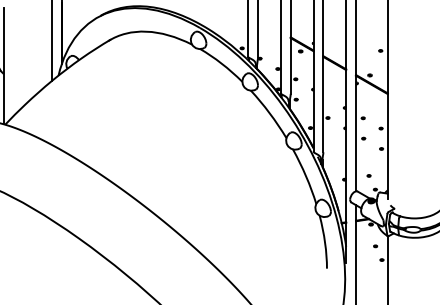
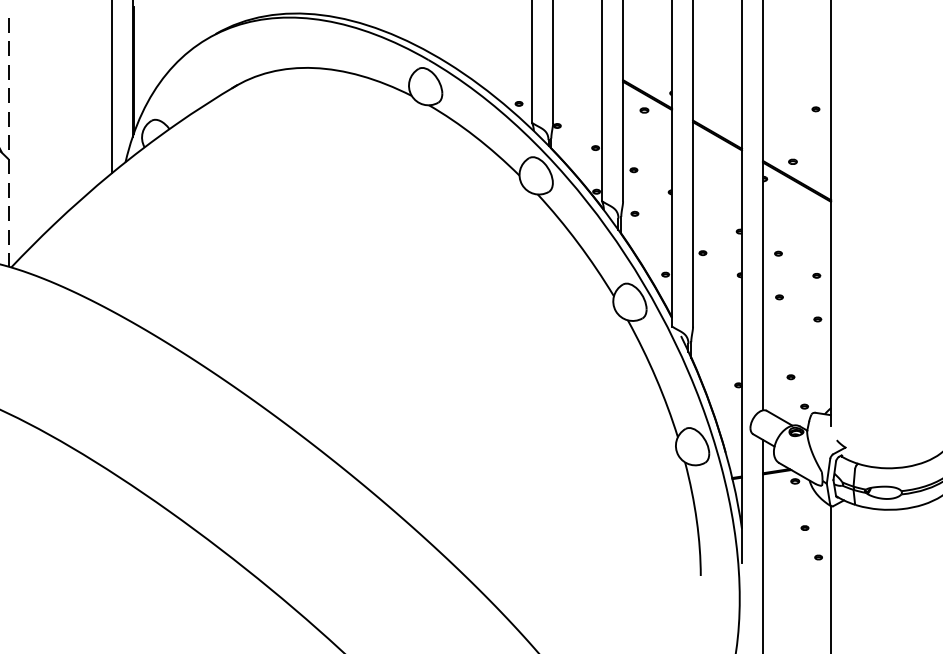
line: (4, 66) -> (9, 142), solid -> dashed

